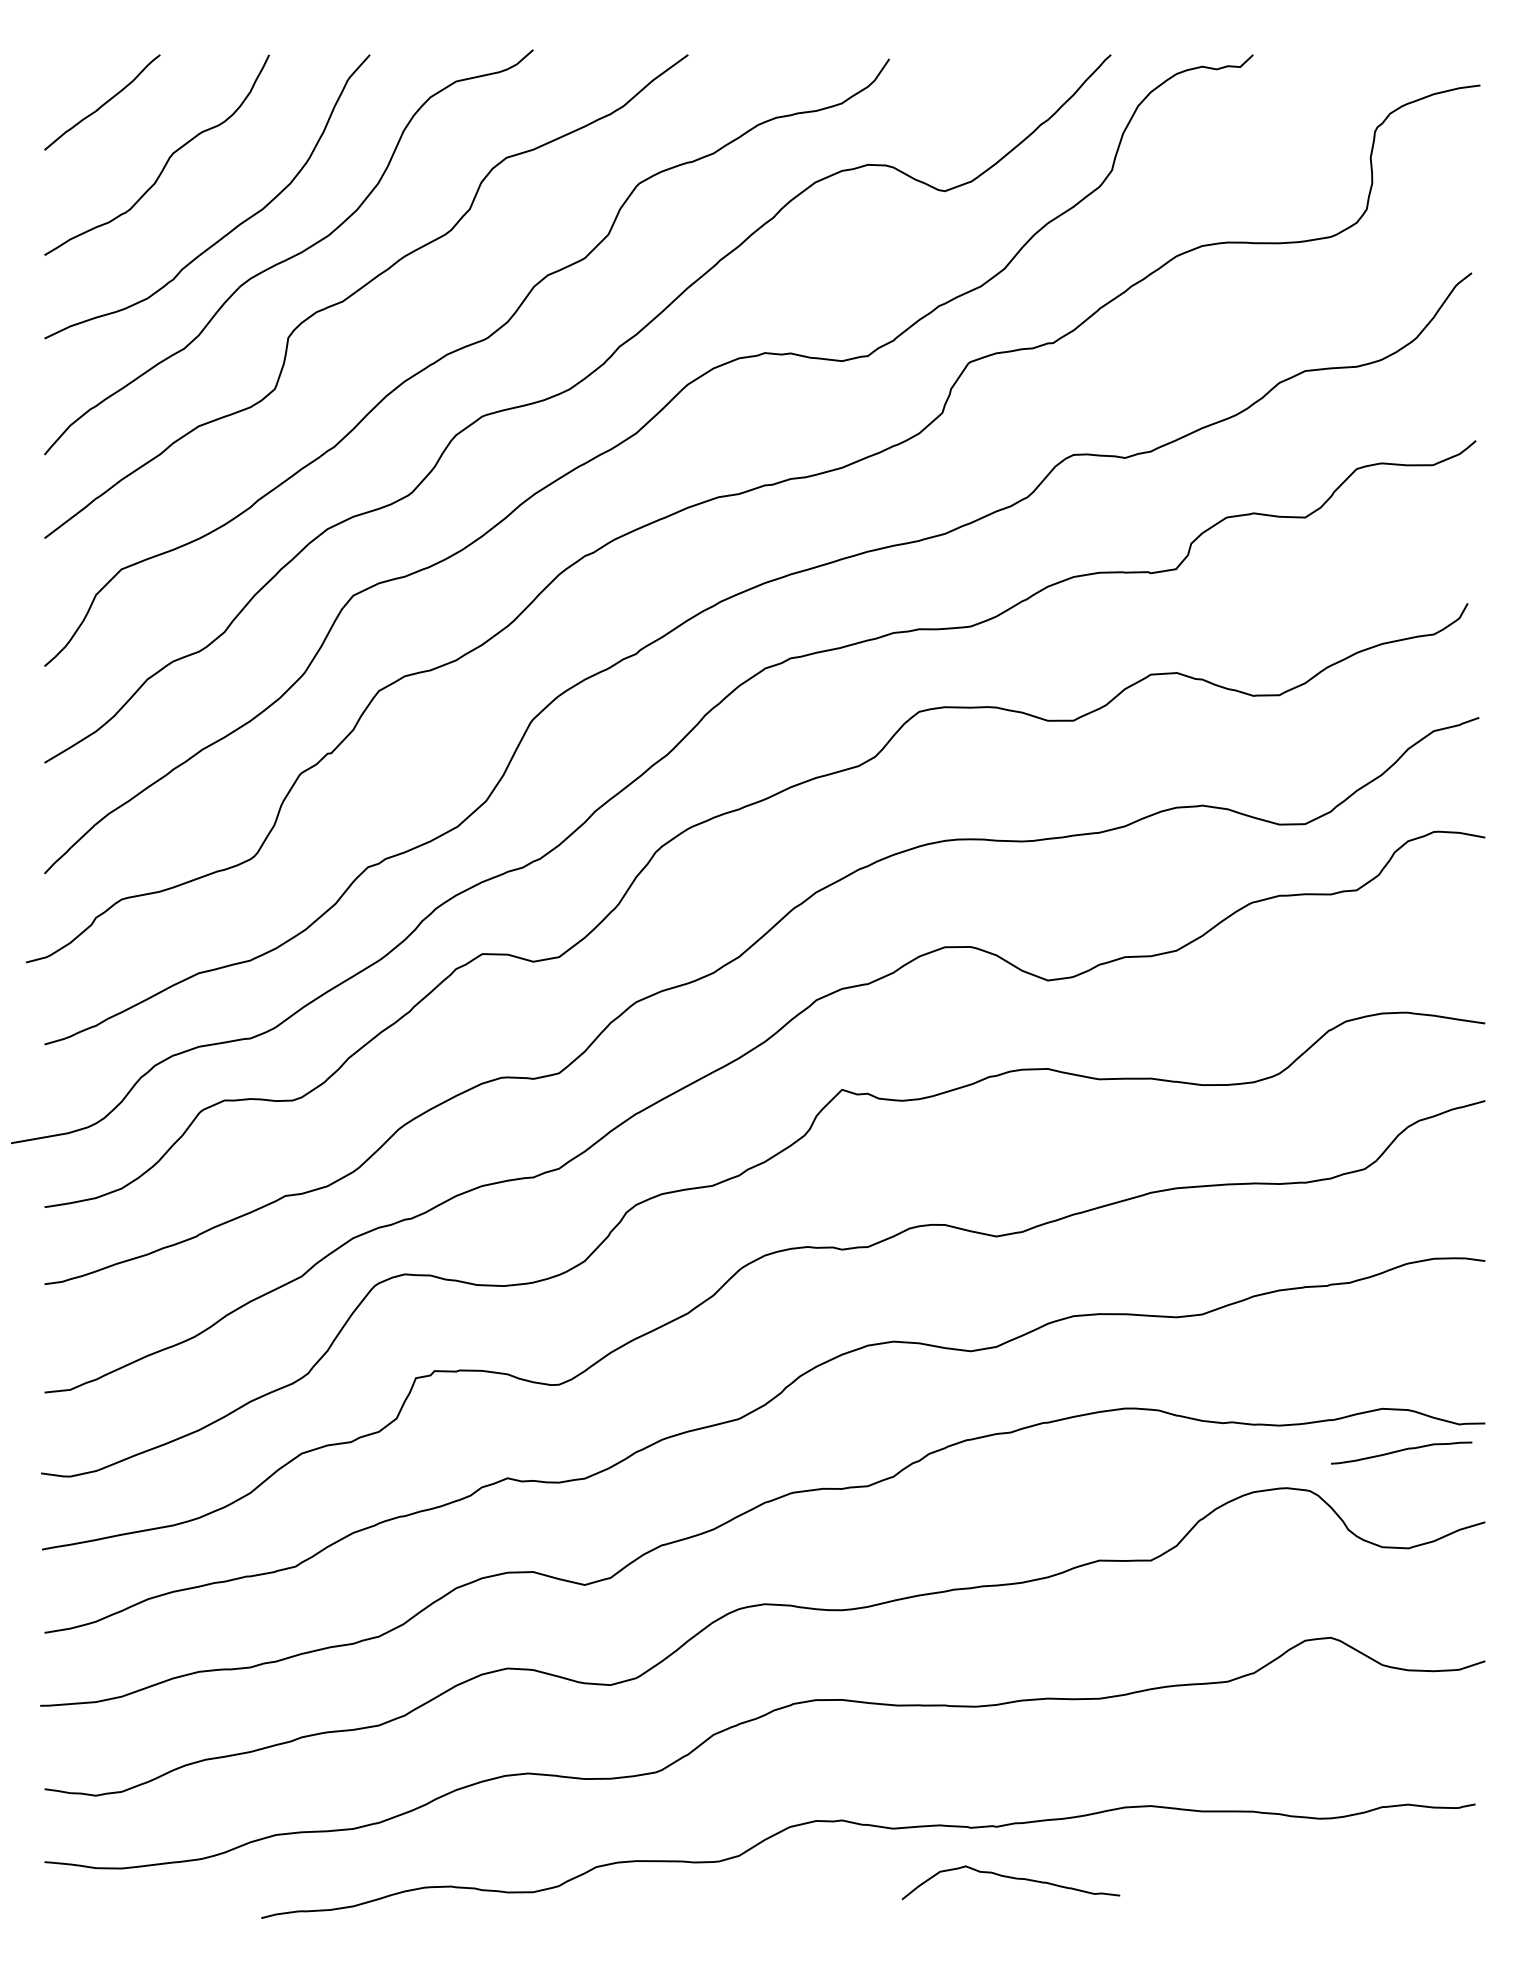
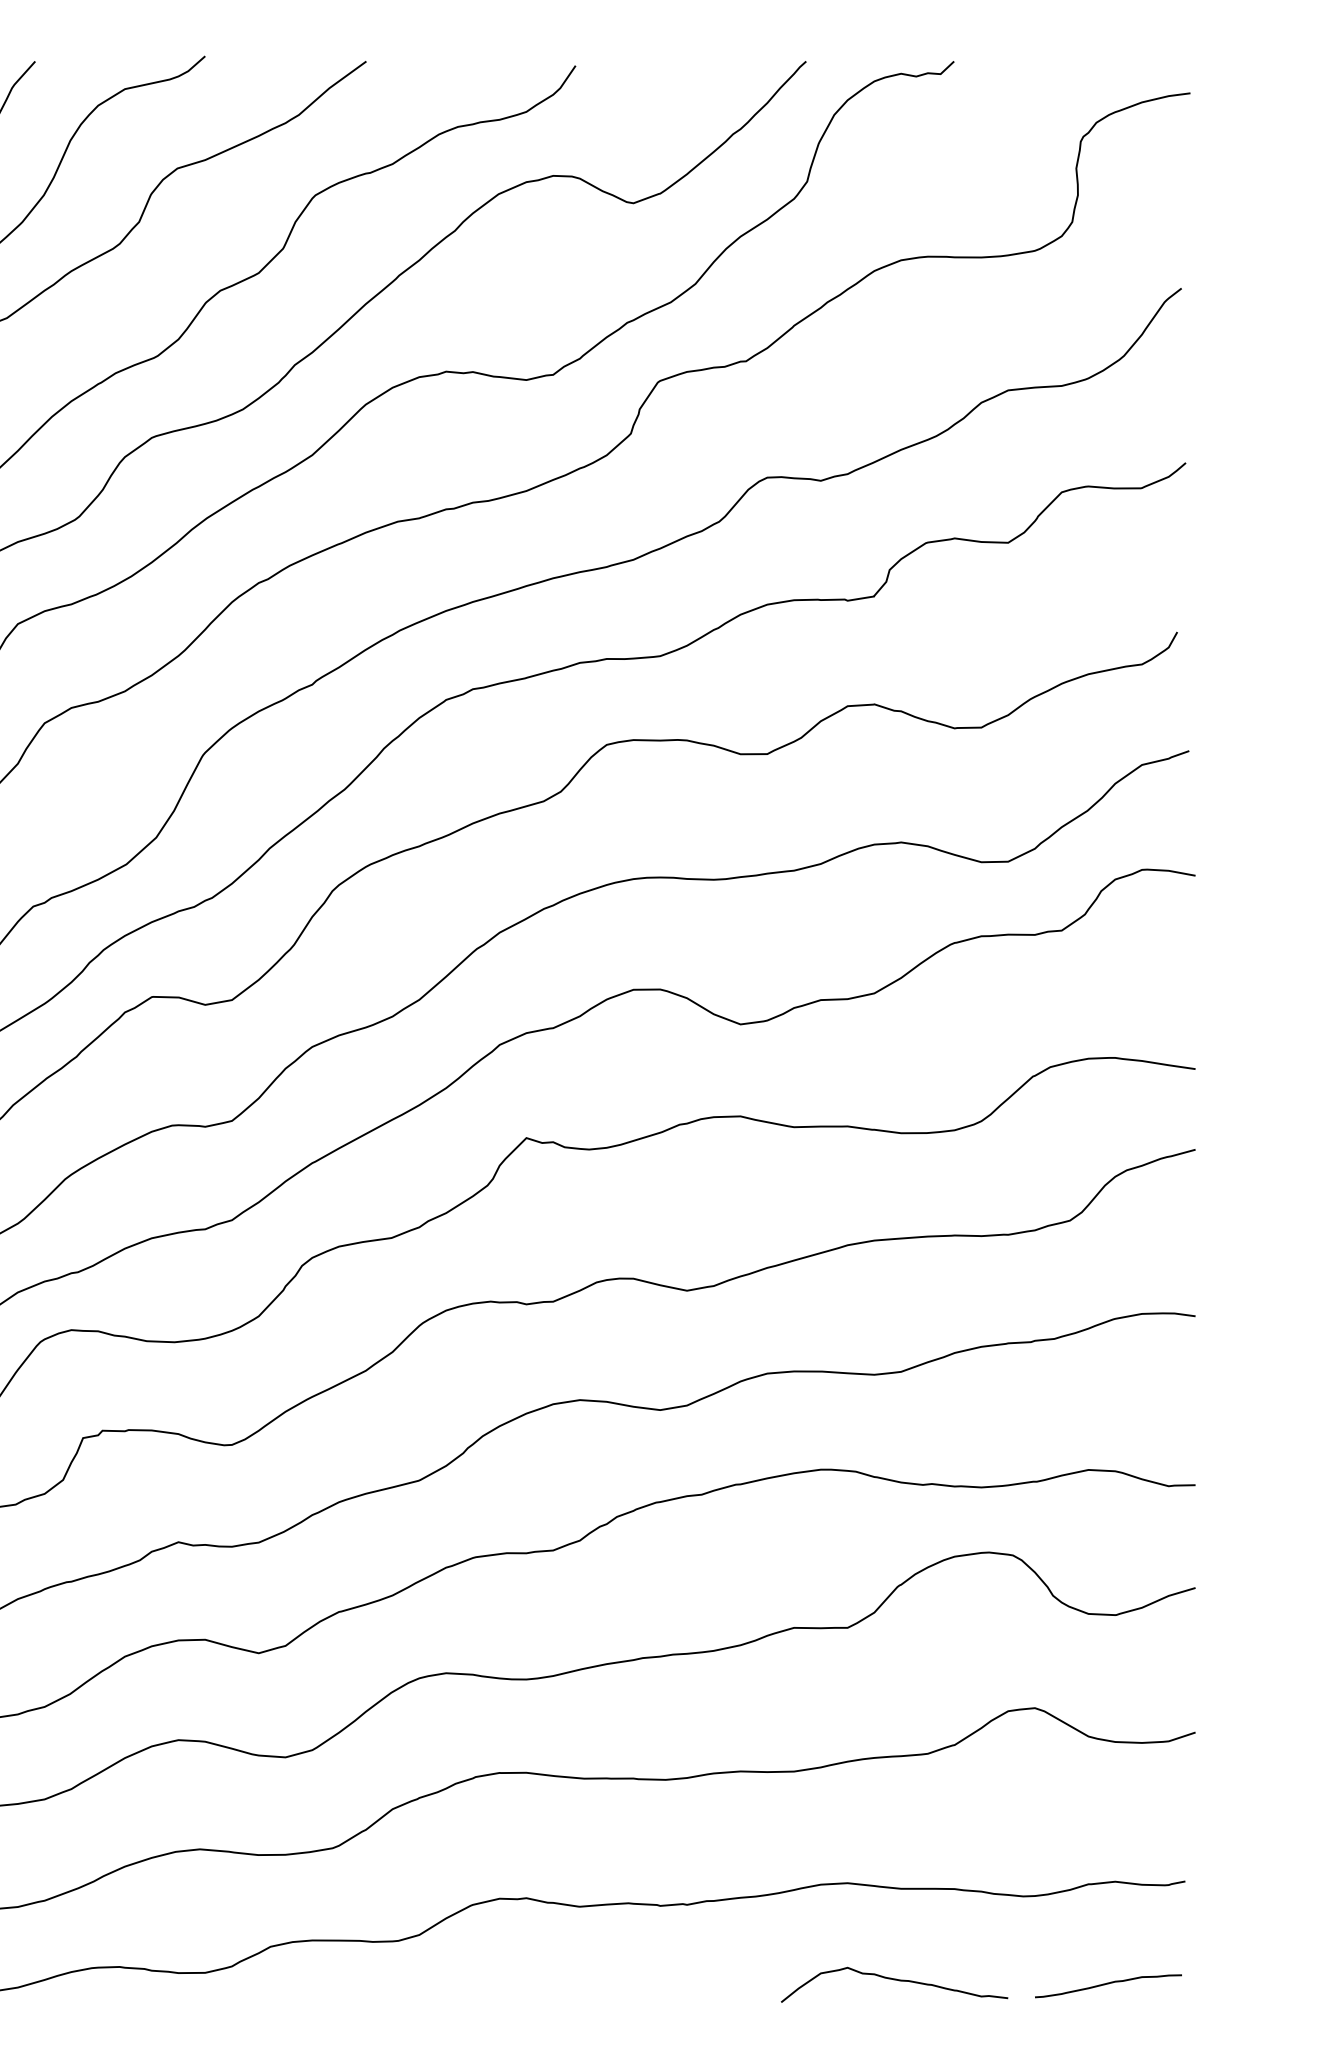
curve: (1401, 1451) -> (1108, 1984), moved
curve: (1010, 1878) -> (894, 1980), moved

